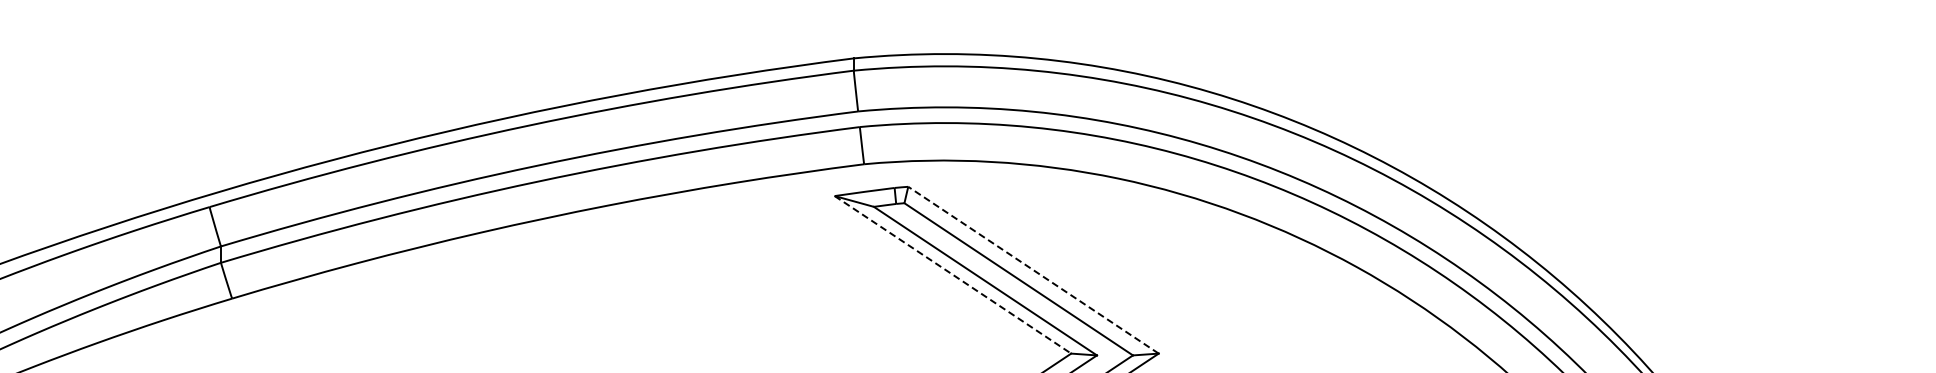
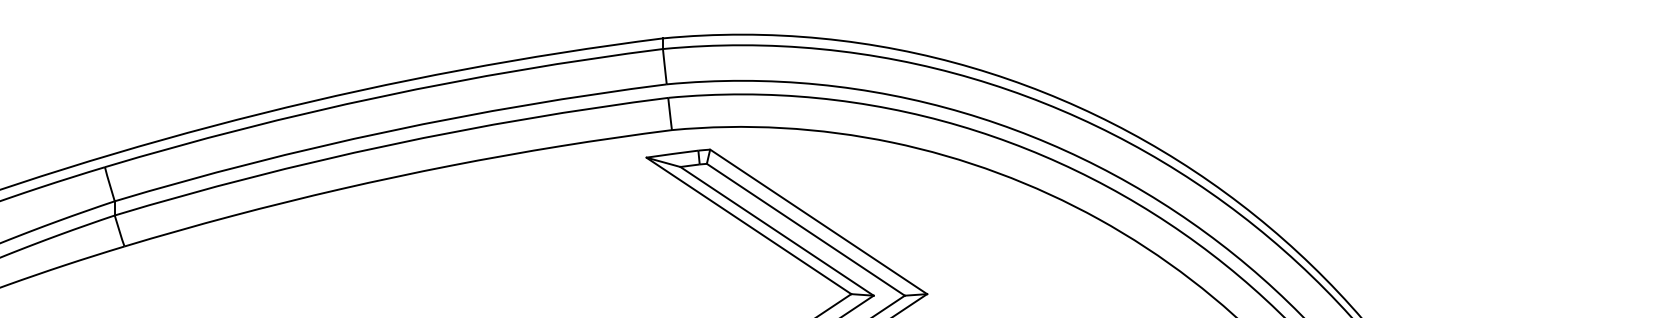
line: (1033, 269) -> (818, 221), dashed -> solid
line: (953, 275) -> (749, 226), dashed -> solid

